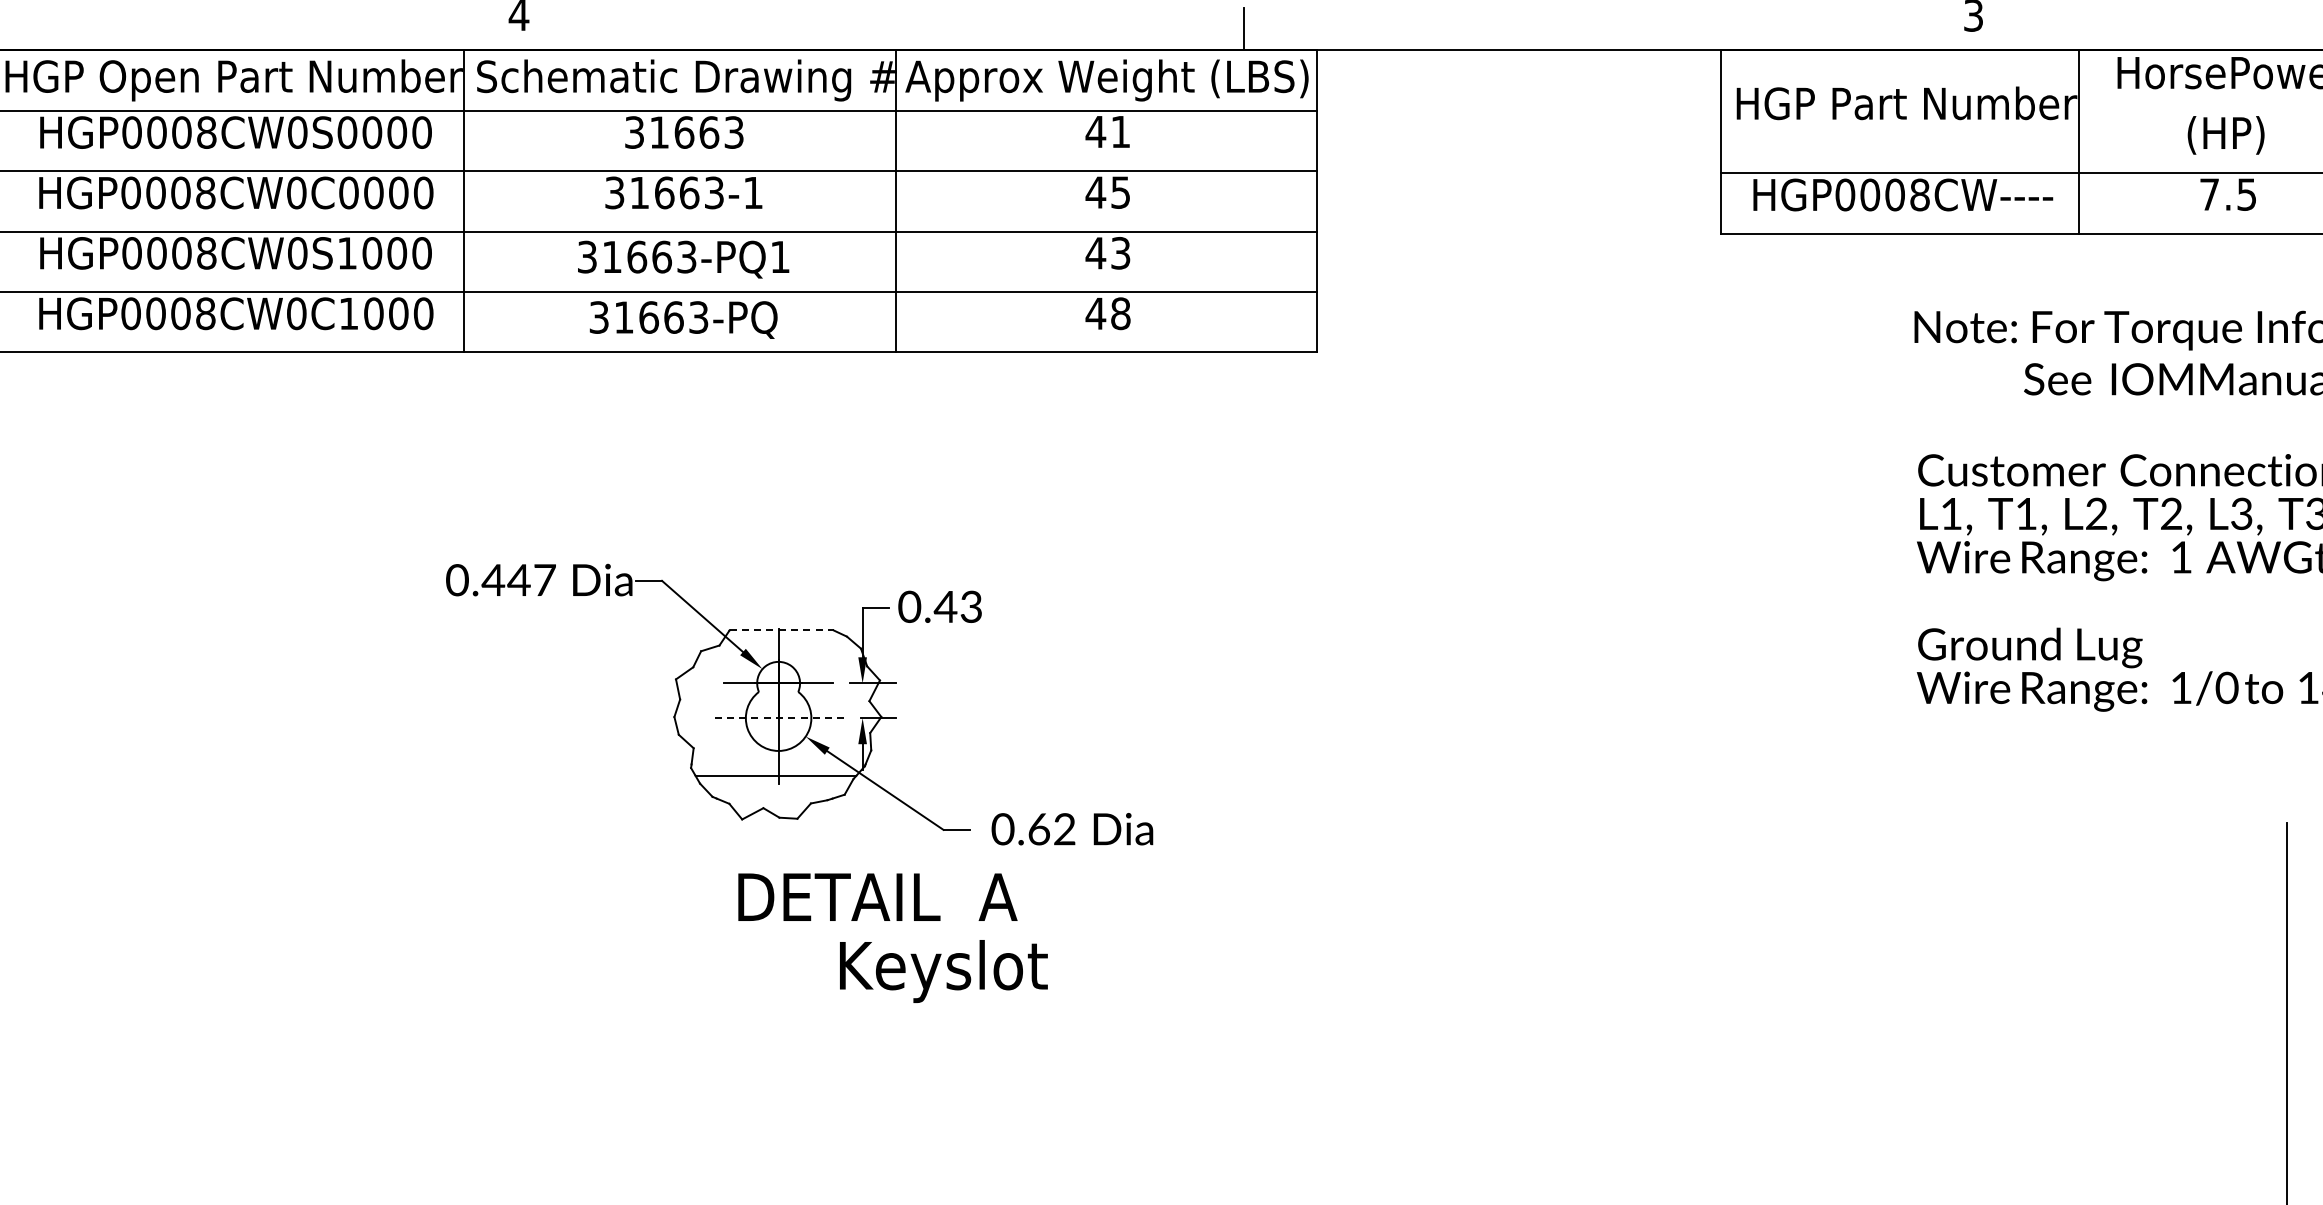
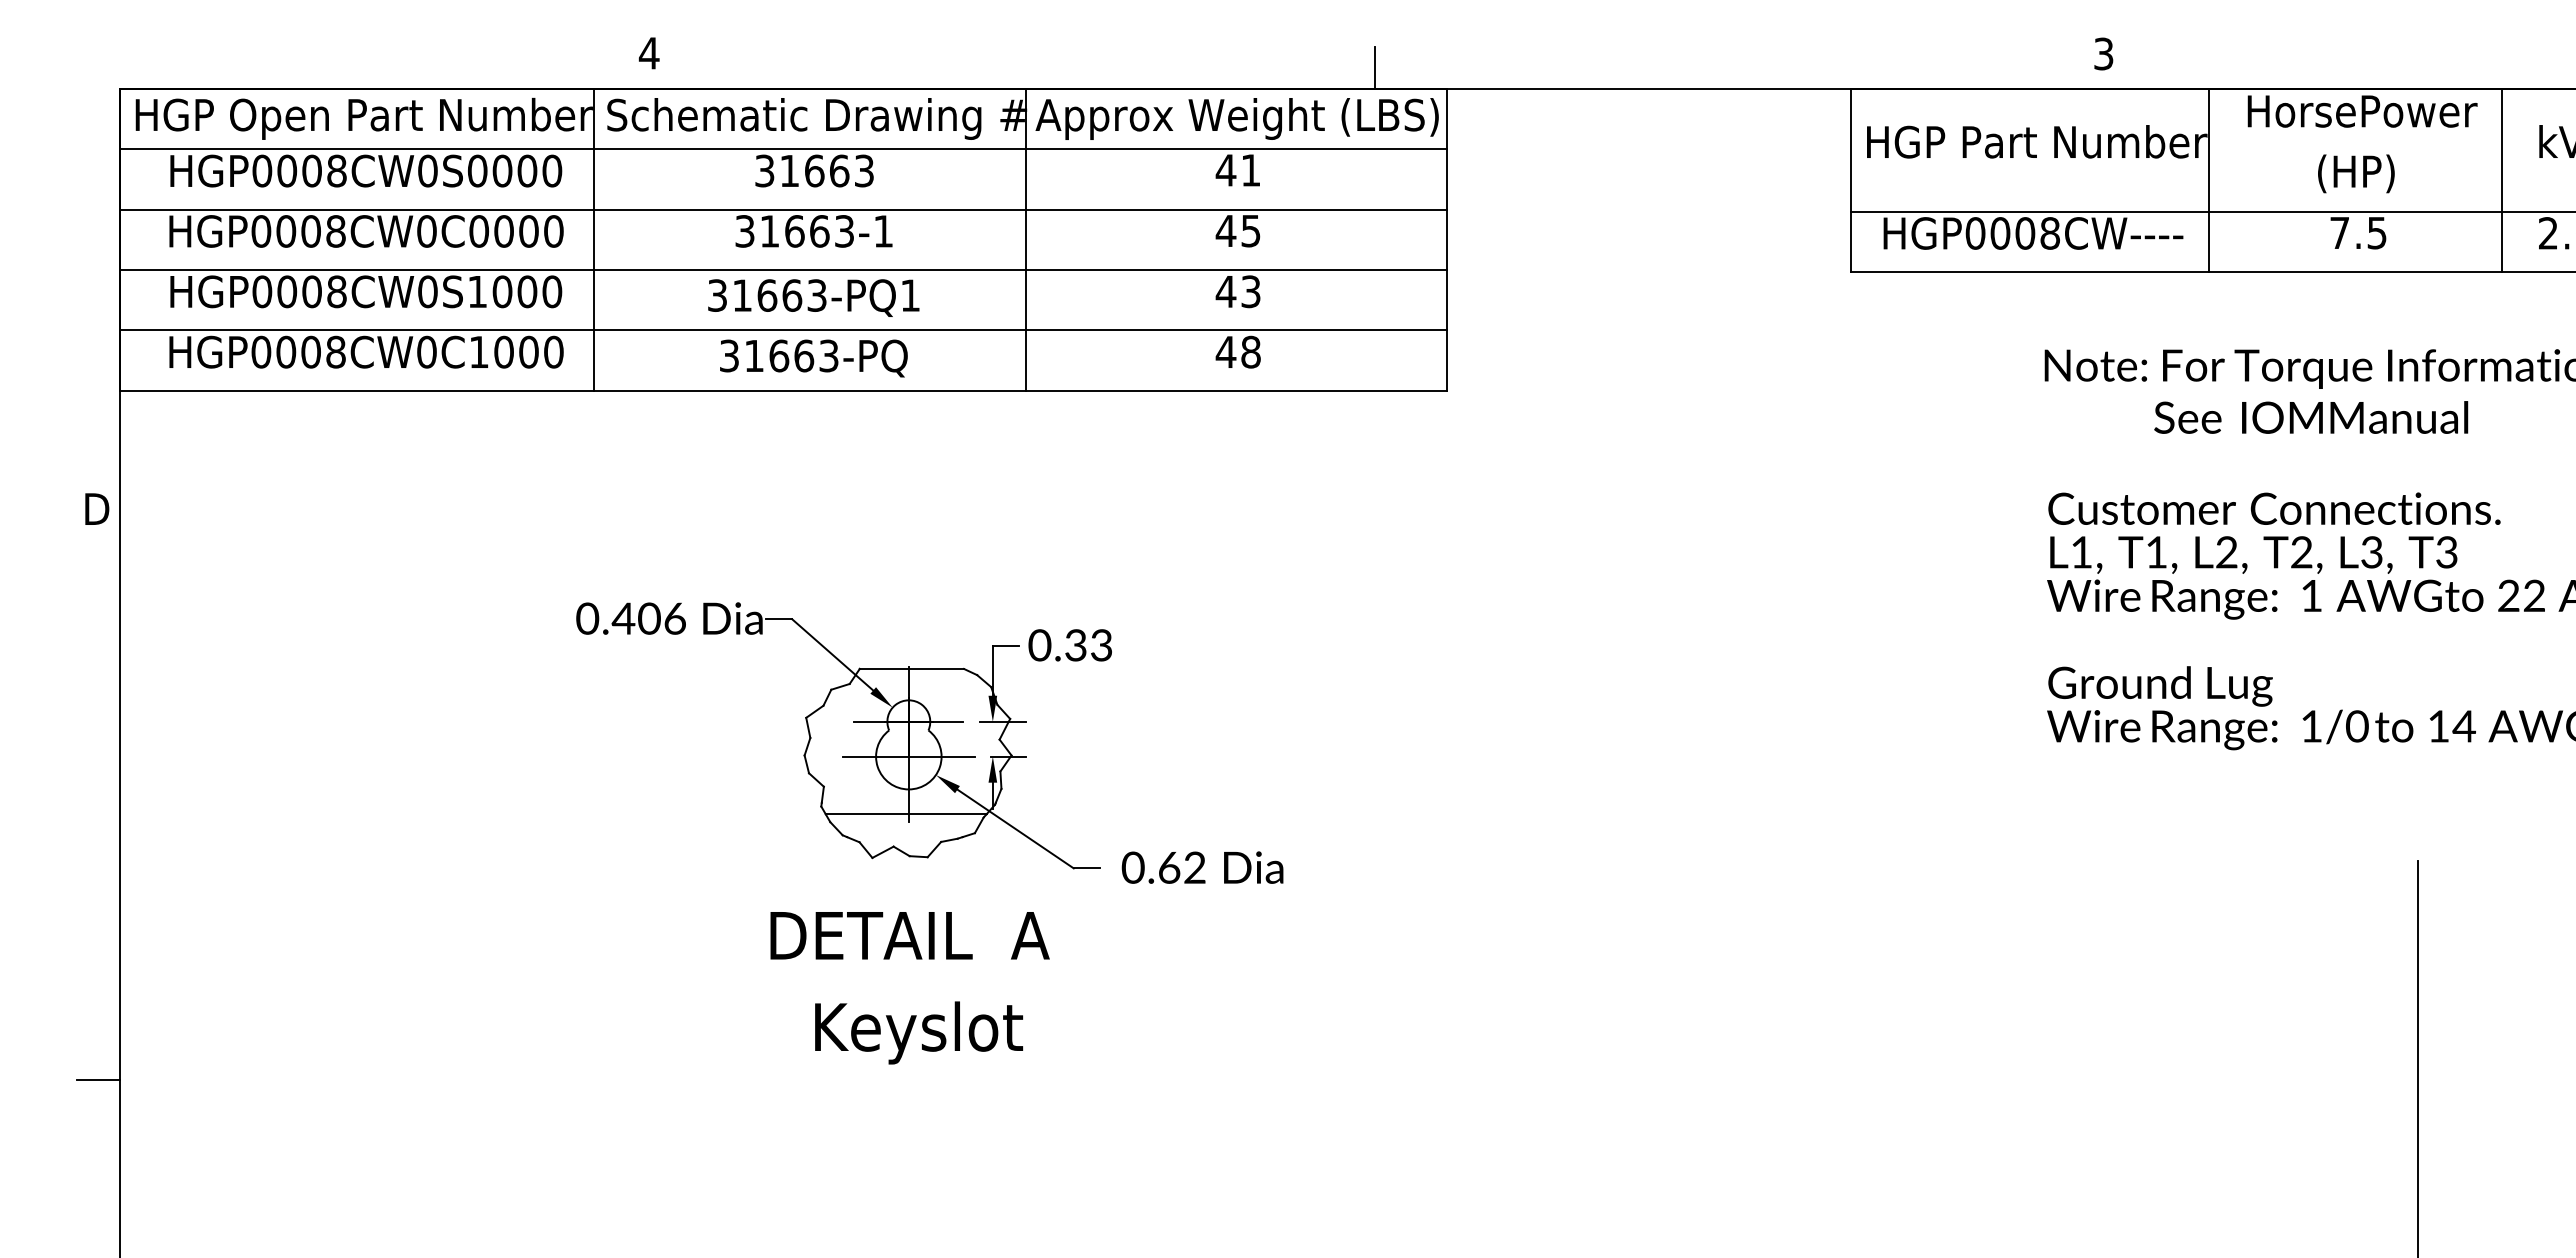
text: (531, 580) -> (661, 618), 0.447 -> 0.406
text: (945, 607) -> (1075, 645), 0.43 -> 0.33
line: (782, 630) -> (912, 668), dashed -> solid
line: (778, 718) -> (908, 756), dashed -> solid
text: (877, 897) -> (909, 935), moved
text: (944, 971) -> (919, 1032), moved

